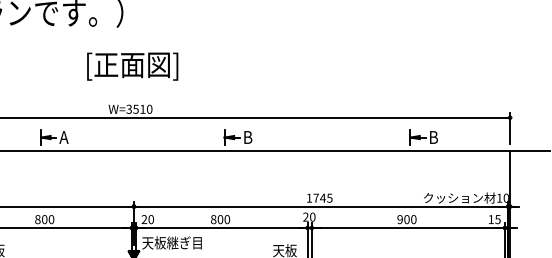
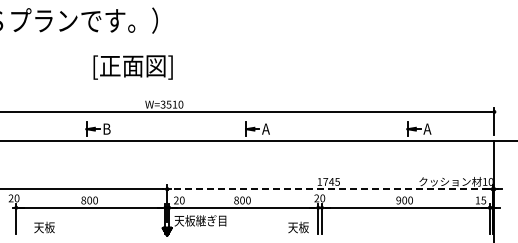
text: (131, 66) -> (132, 67), moved
text: (64, 136) -> (106, 128), A -> B
text: (248, 136) -> (266, 128), B -> A
text: (433, 136) -> (427, 128), B -> A
line: (320, 206) -> (329, 189), solid -> dashed

